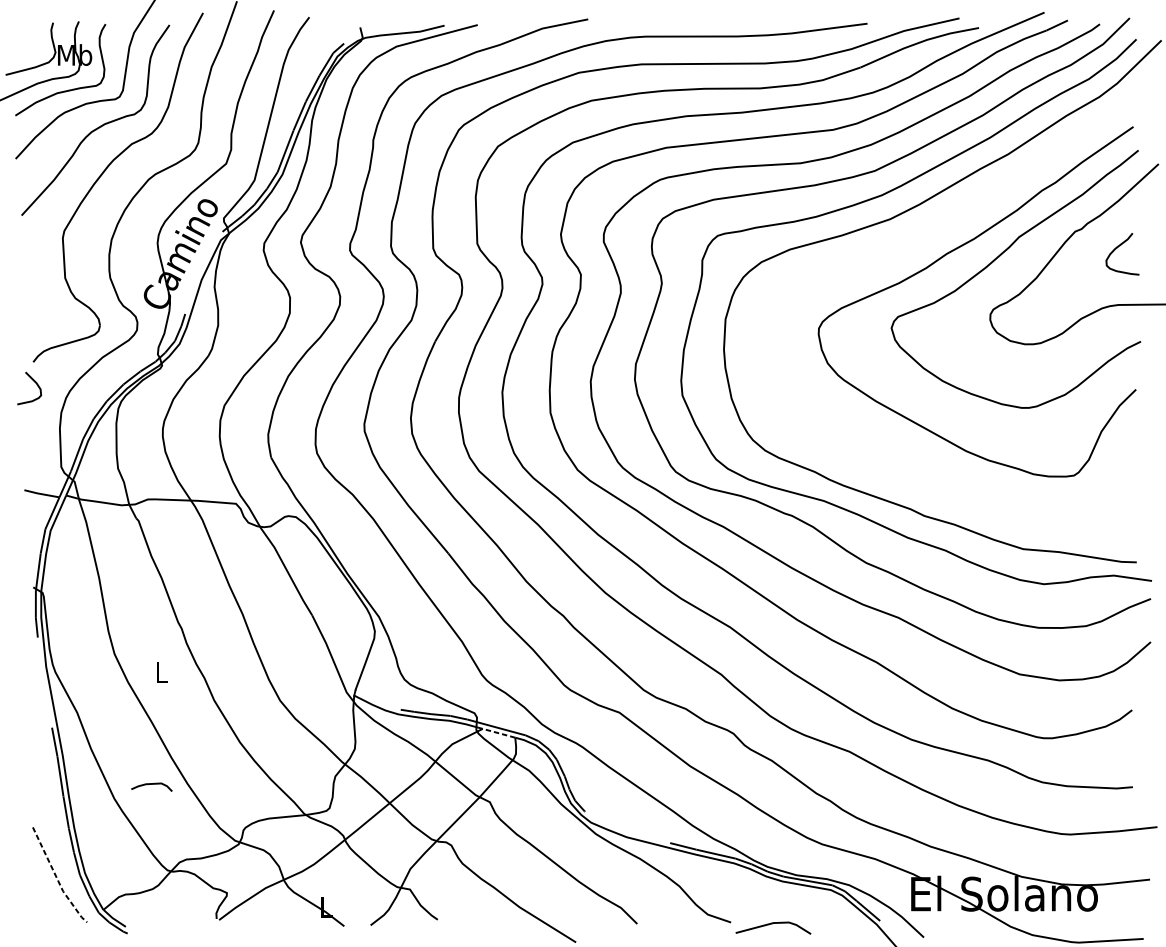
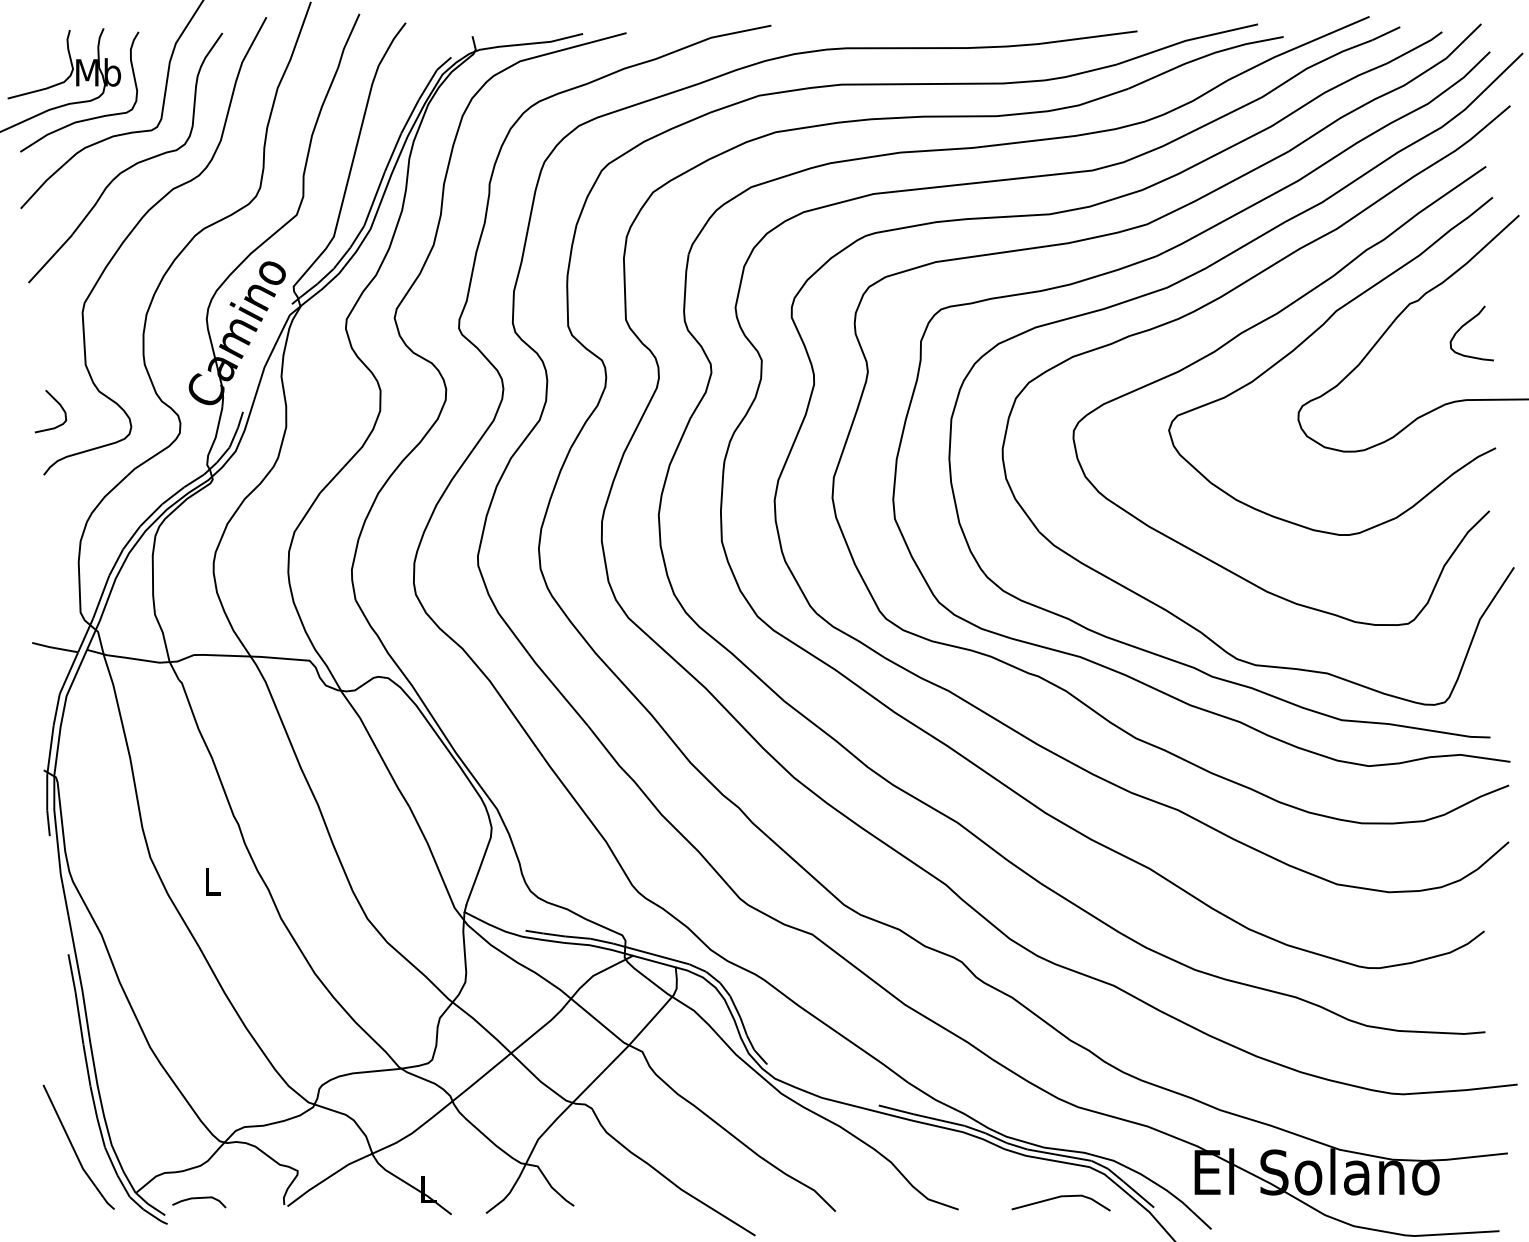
part: (915, 235) -> (1200, 309), added
curve: (34, 382) -> (57, 403), moved
line: (498, 733) -> (653, 961), dashed -> solid
curve: (152, 784) -> (199, 1198), moved
line: (56, 878) -> (74, 1151), dashed -> solid
line: (772, 923) -> (1060, 1197), moved

